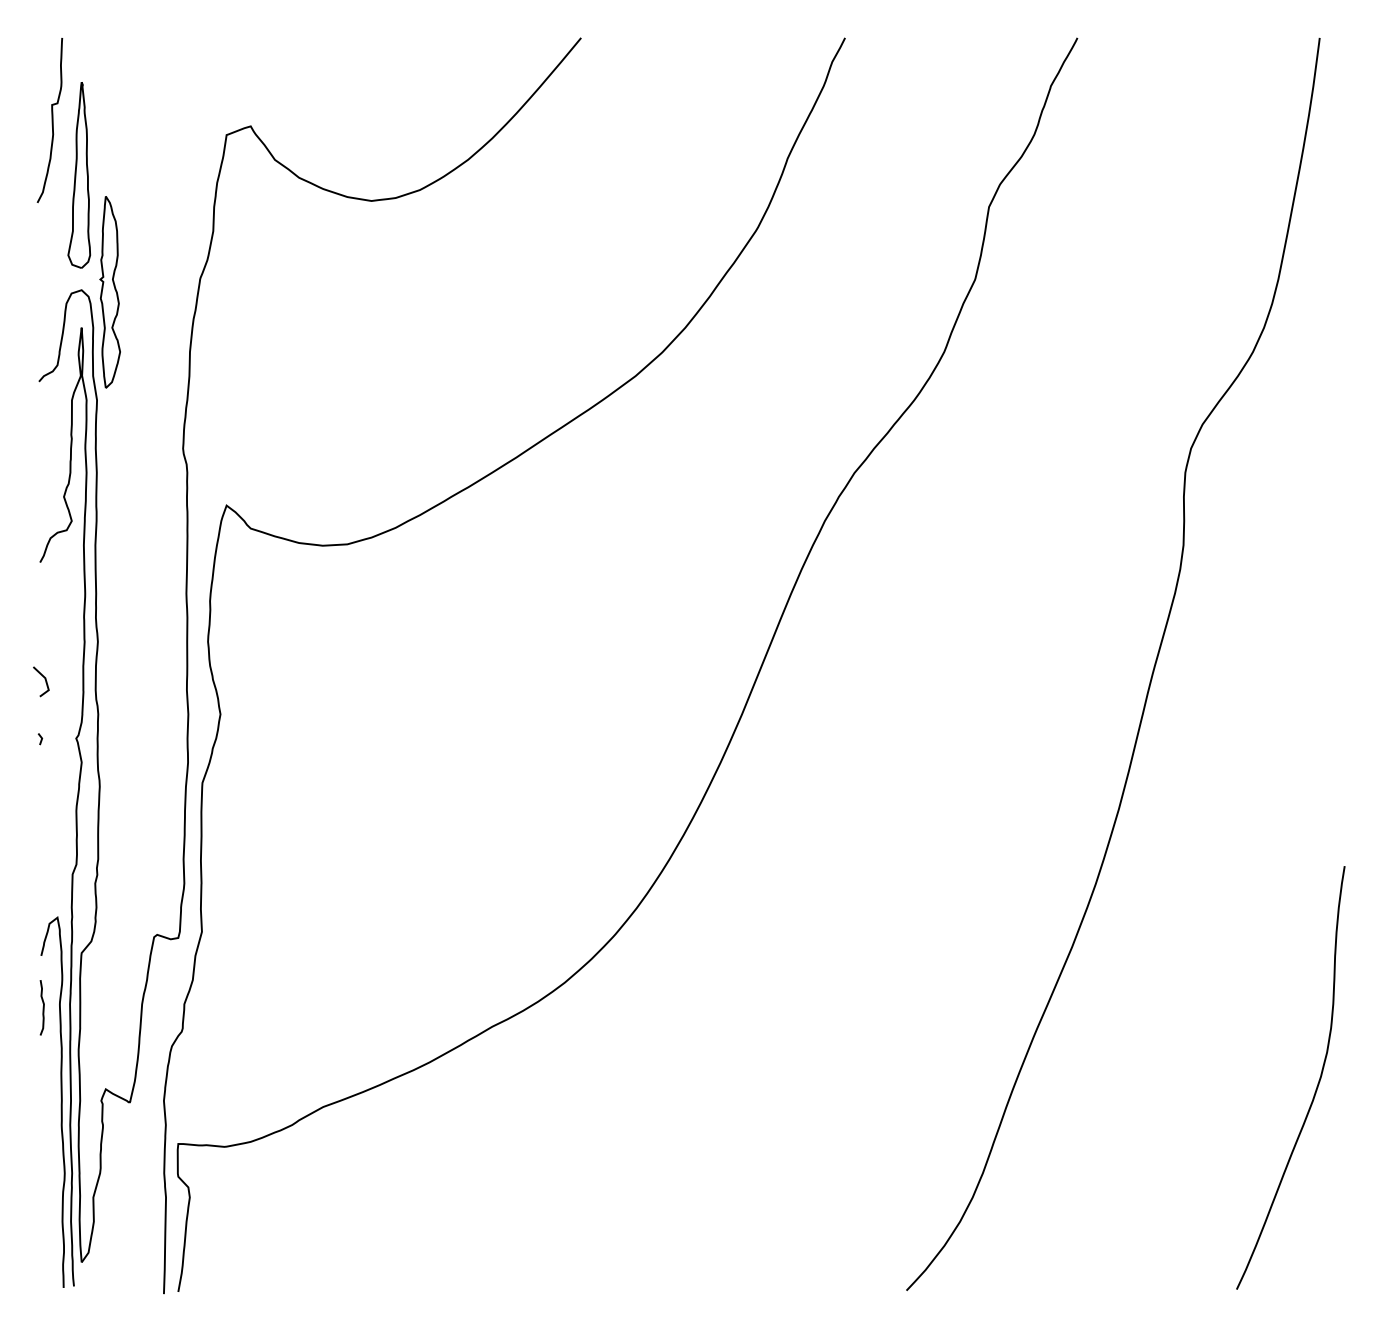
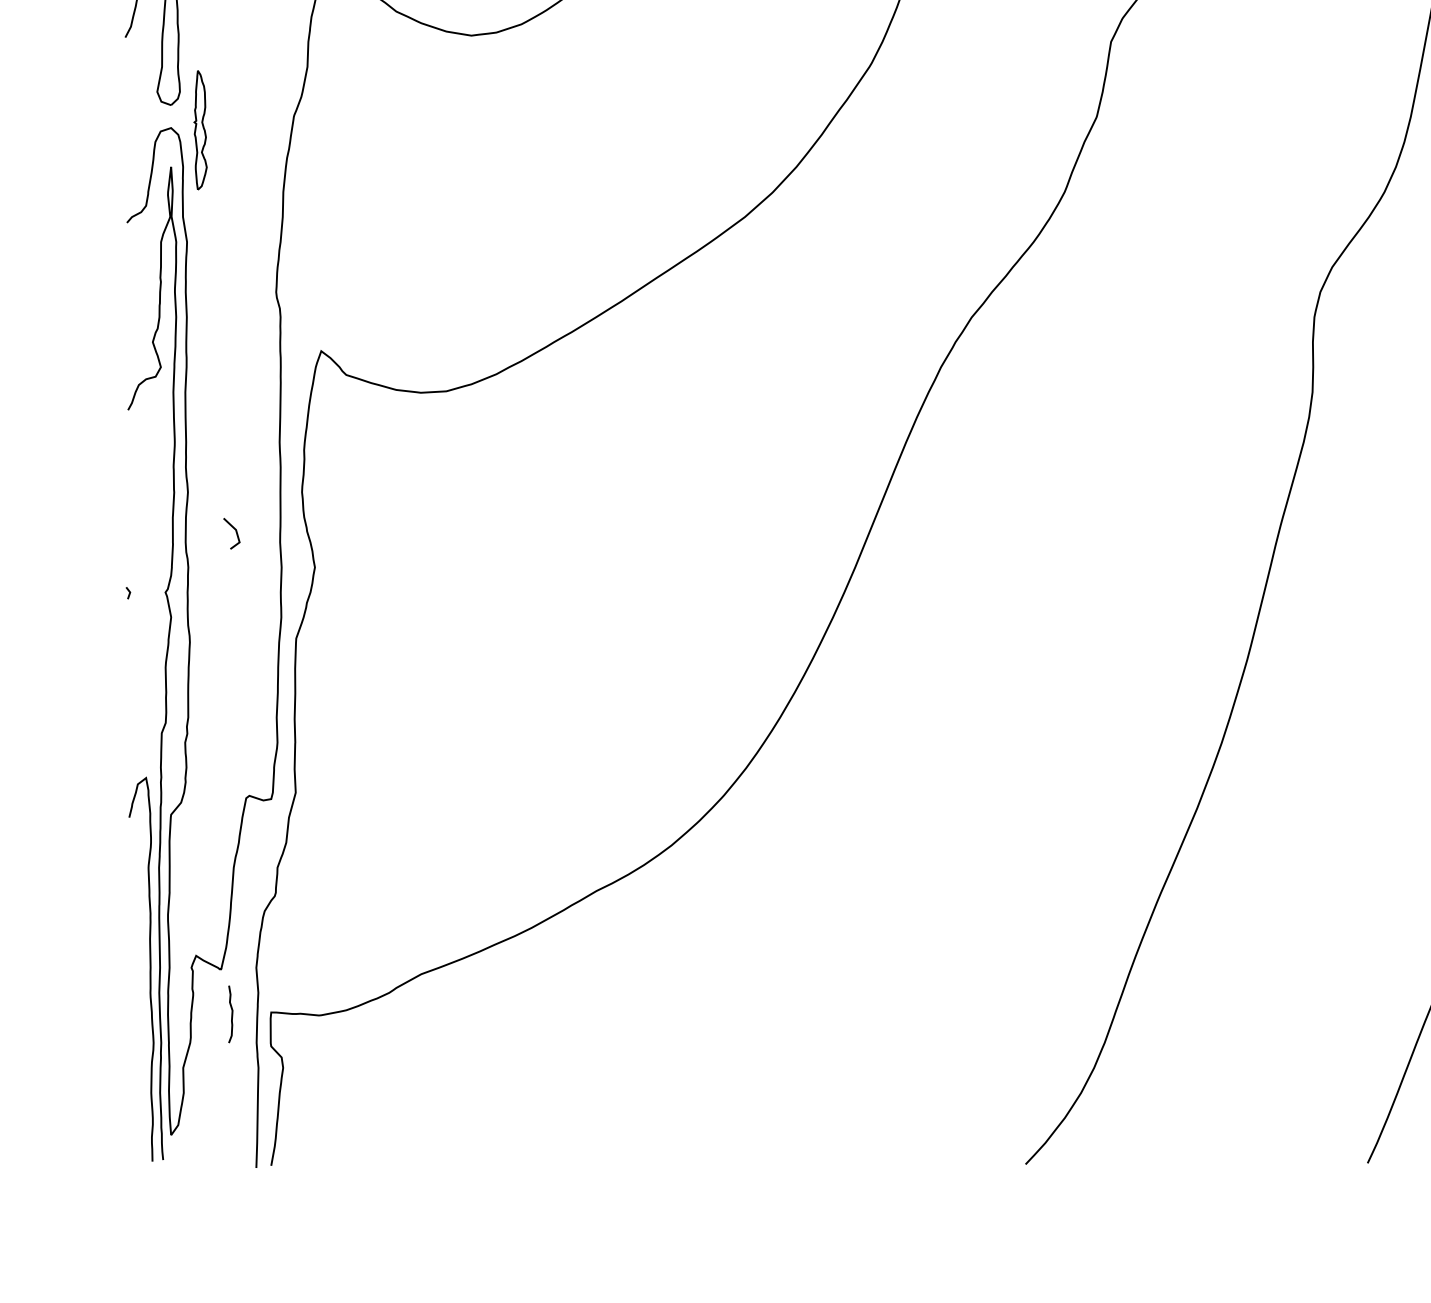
part: (109, 292) -> (199, 130), size x0.6
line: (44, 679) -> (235, 531), moved
curve: (42, 1007) -> (231, 1014), moved

